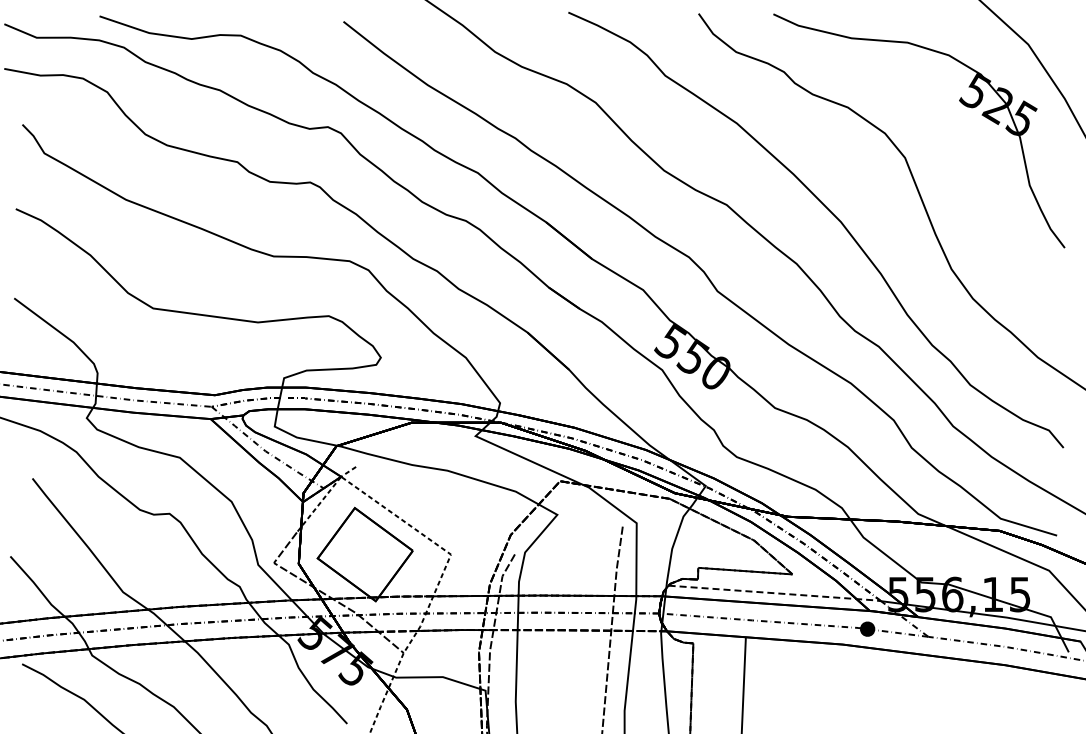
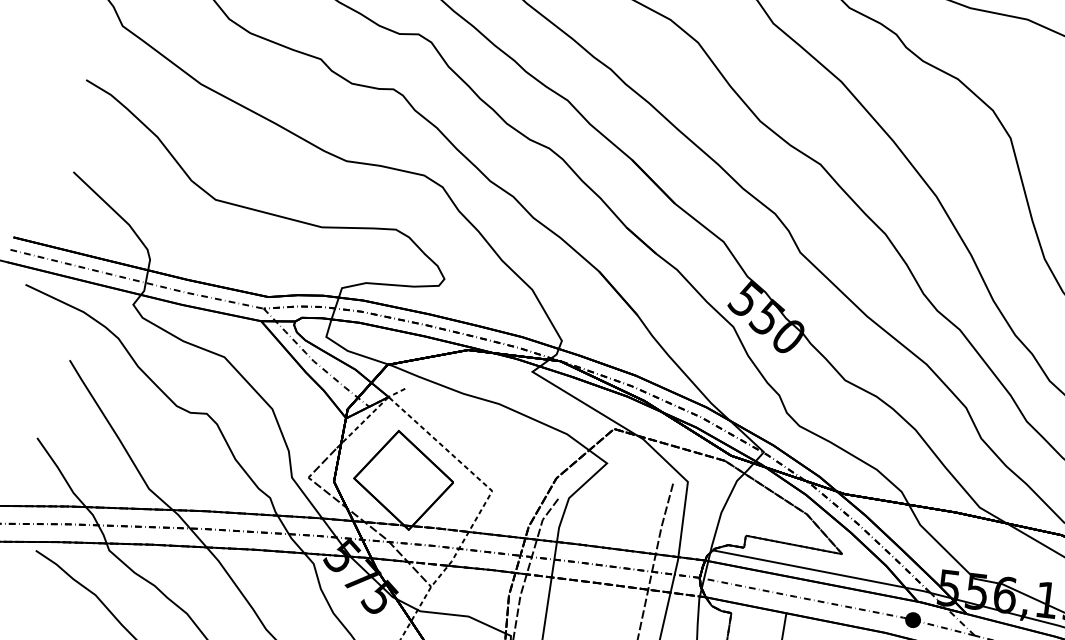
line: (775, 593) -> (822, 571), dashed -> solid

